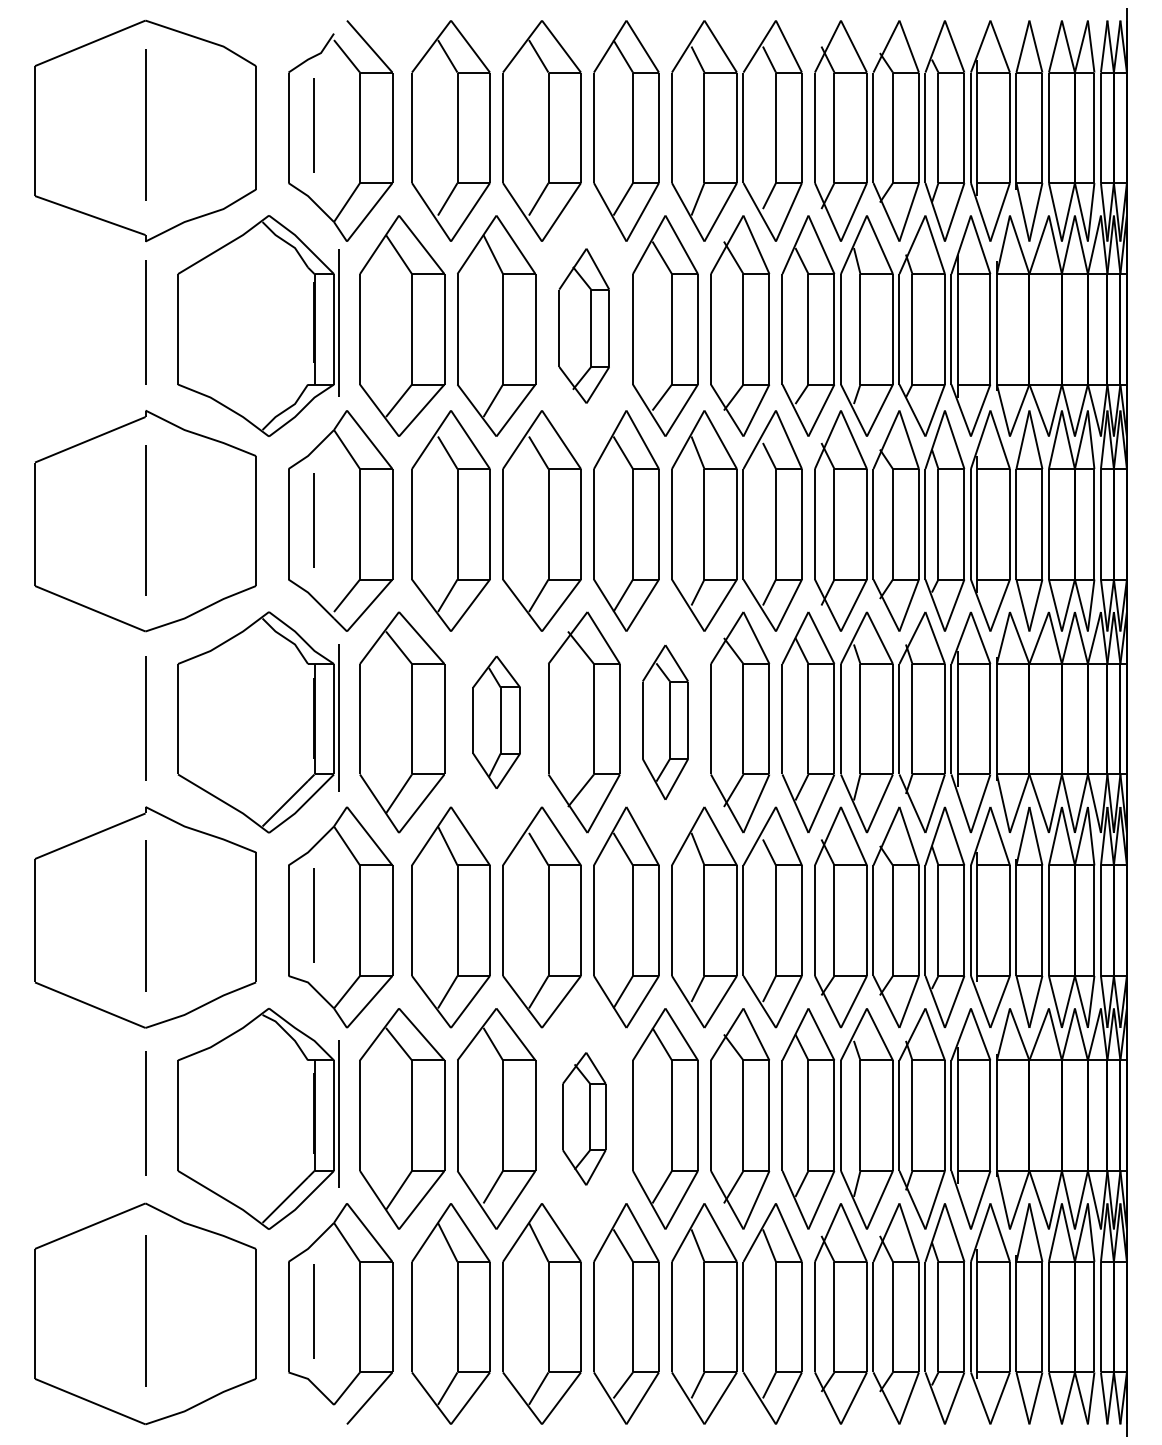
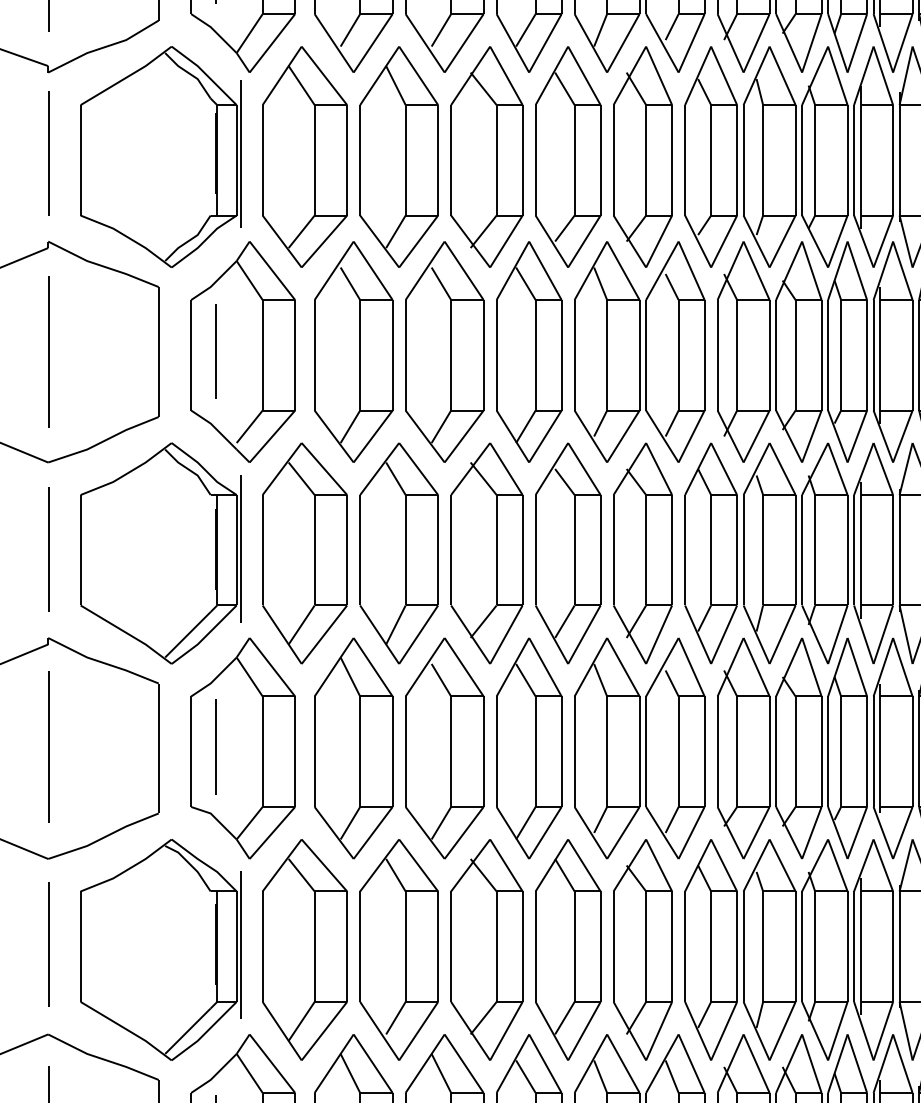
part: (584, 325) -> (487, 156), size x1.43
part: (496, 722) -> (399, 553), size x1.67
part: (665, 722) -> (568, 553), size x1.43
part: (584, 1118) -> (487, 949), size x1.67

